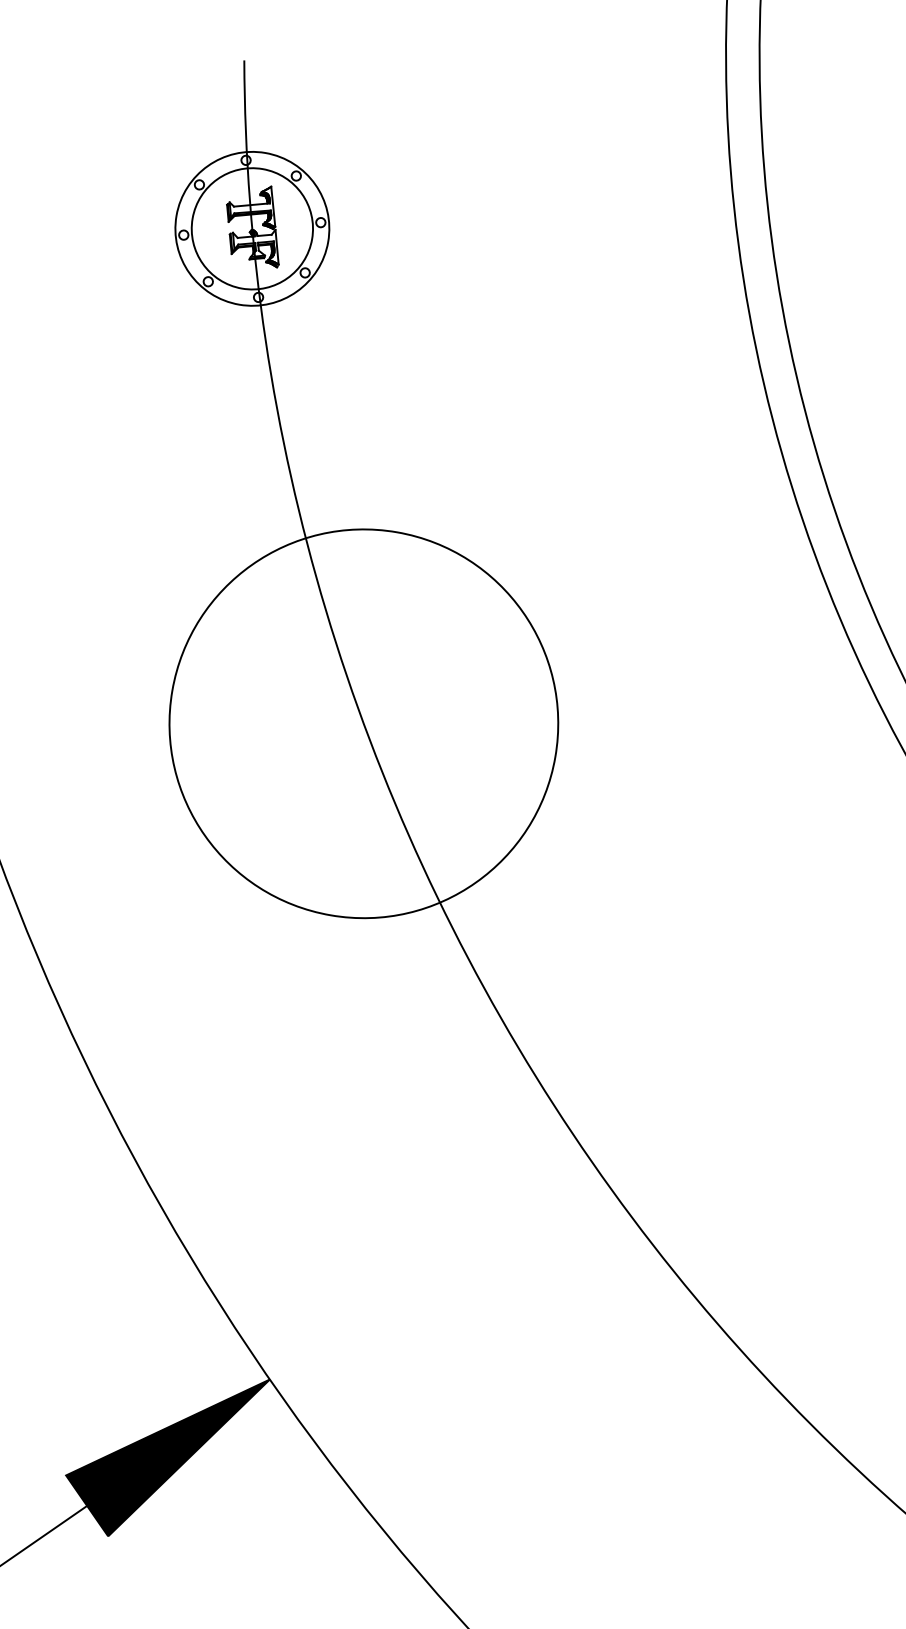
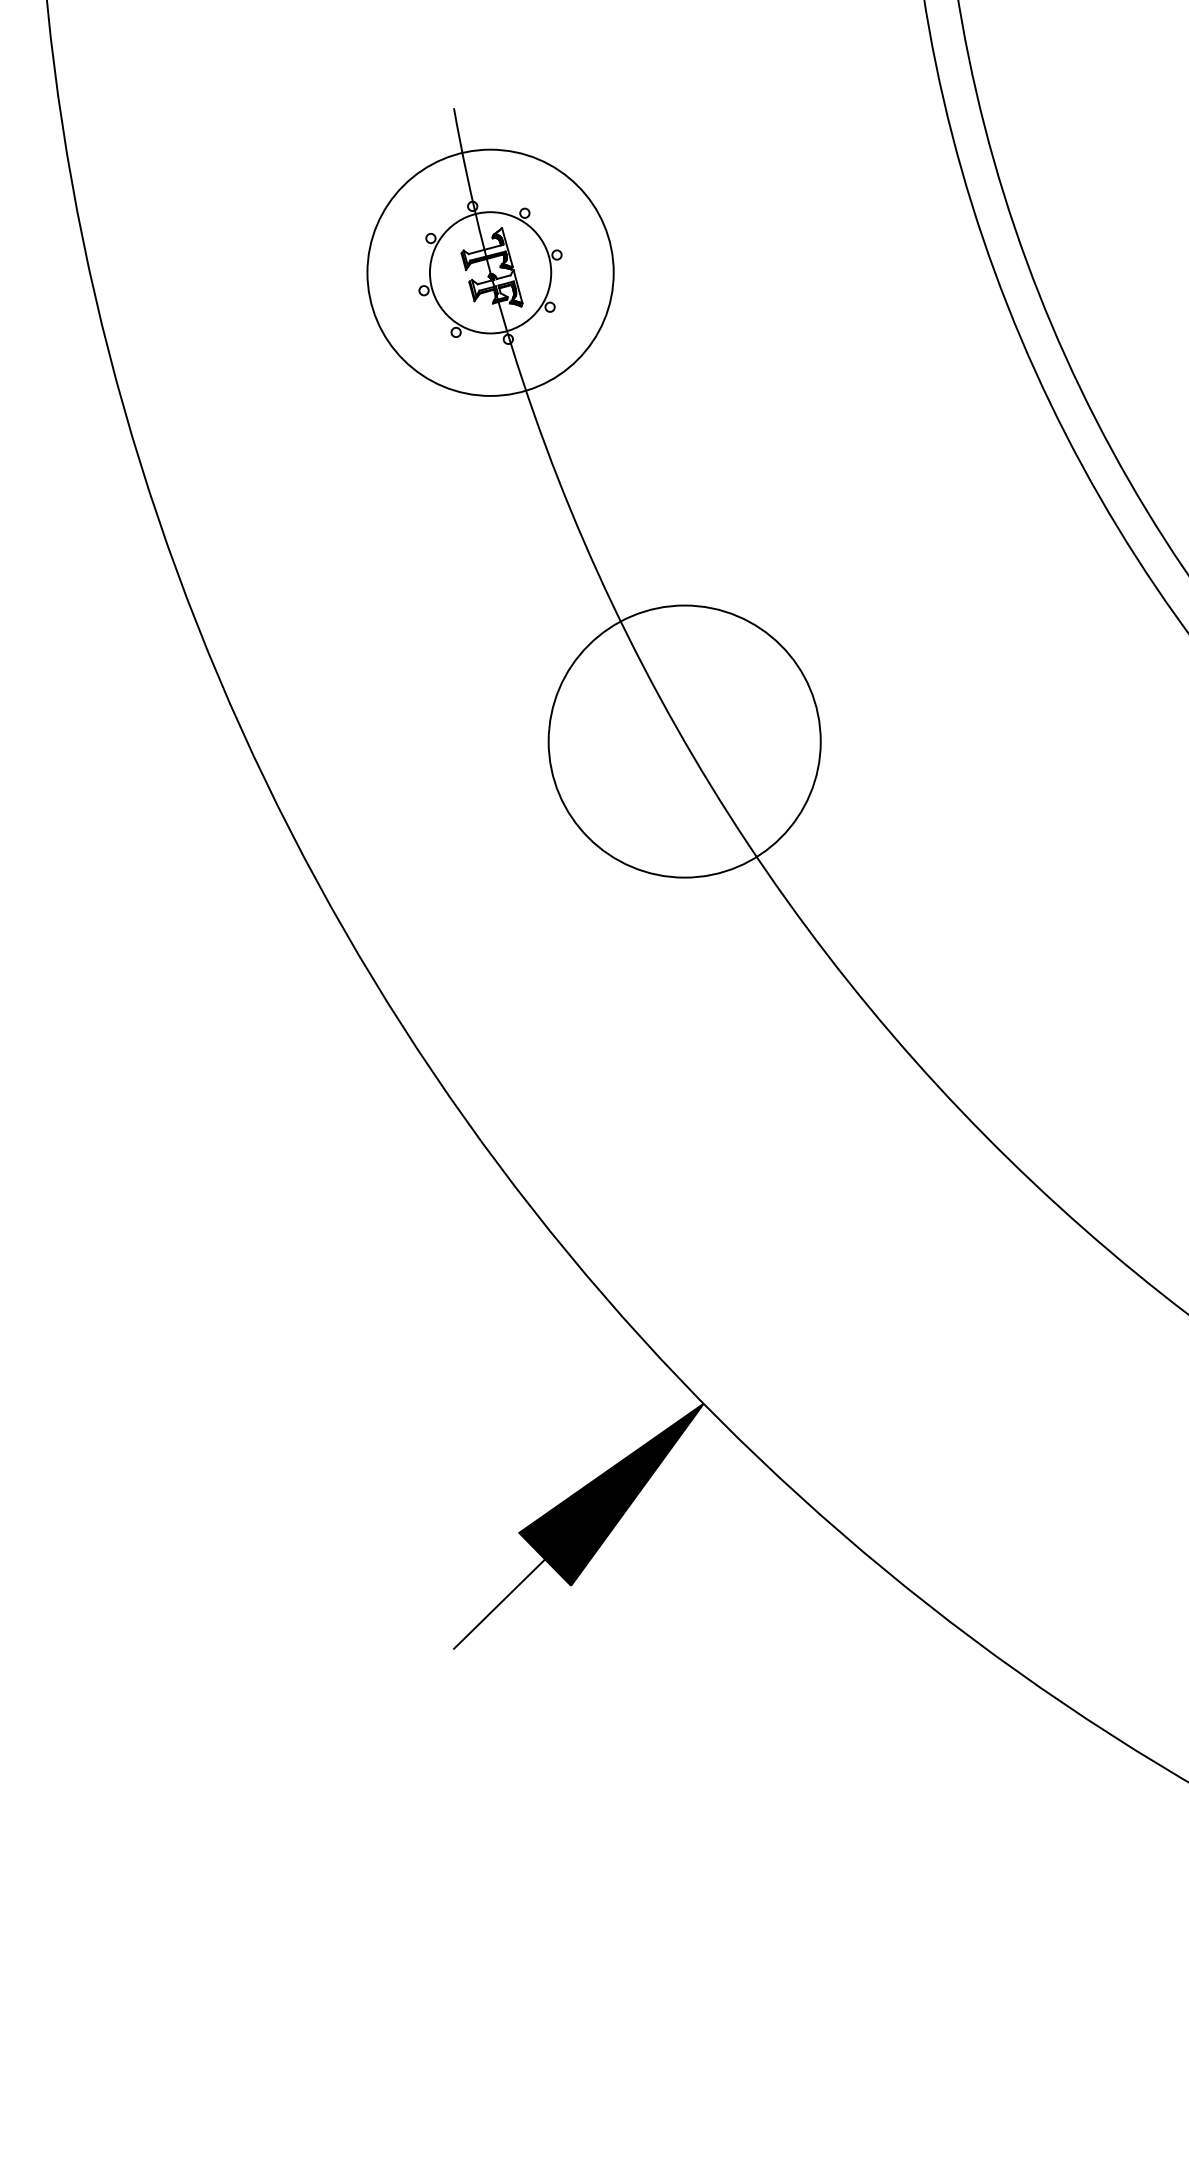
circle: (252, 228) -> (490, 272), size x1.6
circle: (363, 723) -> (684, 741), size x0.7

